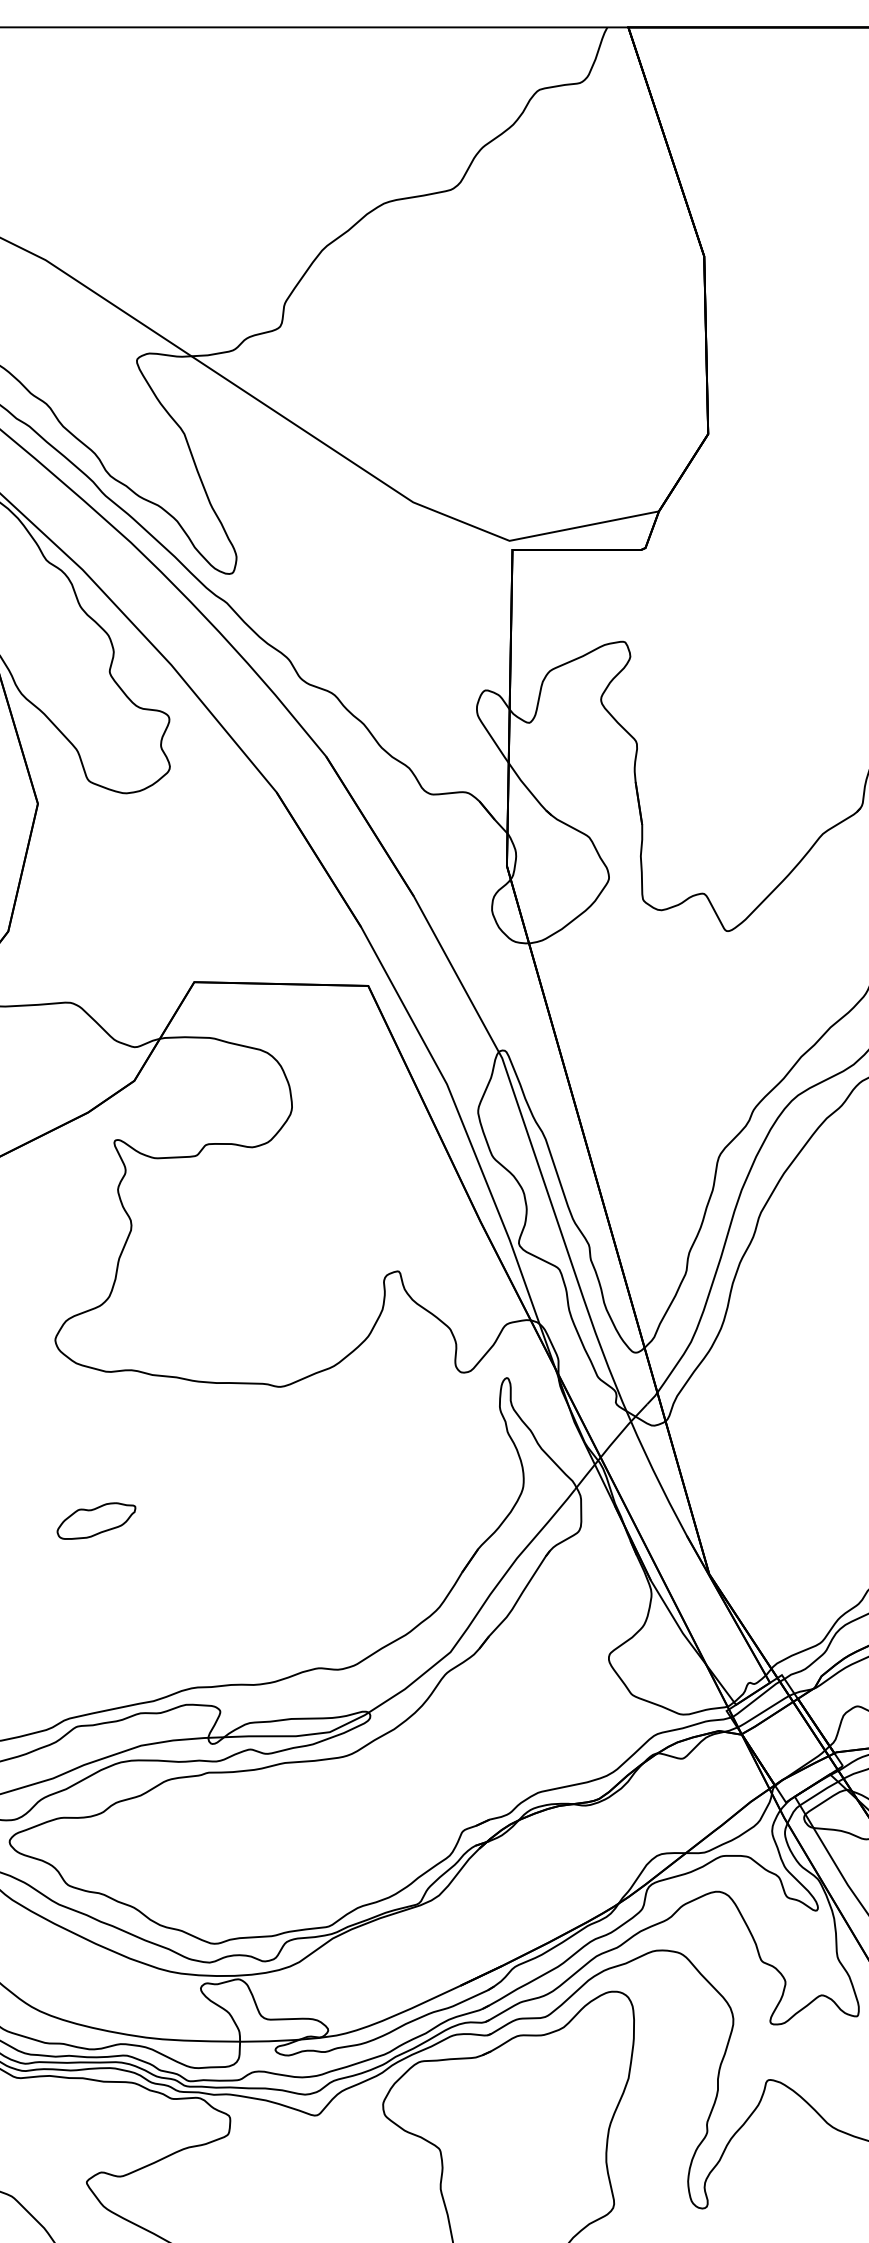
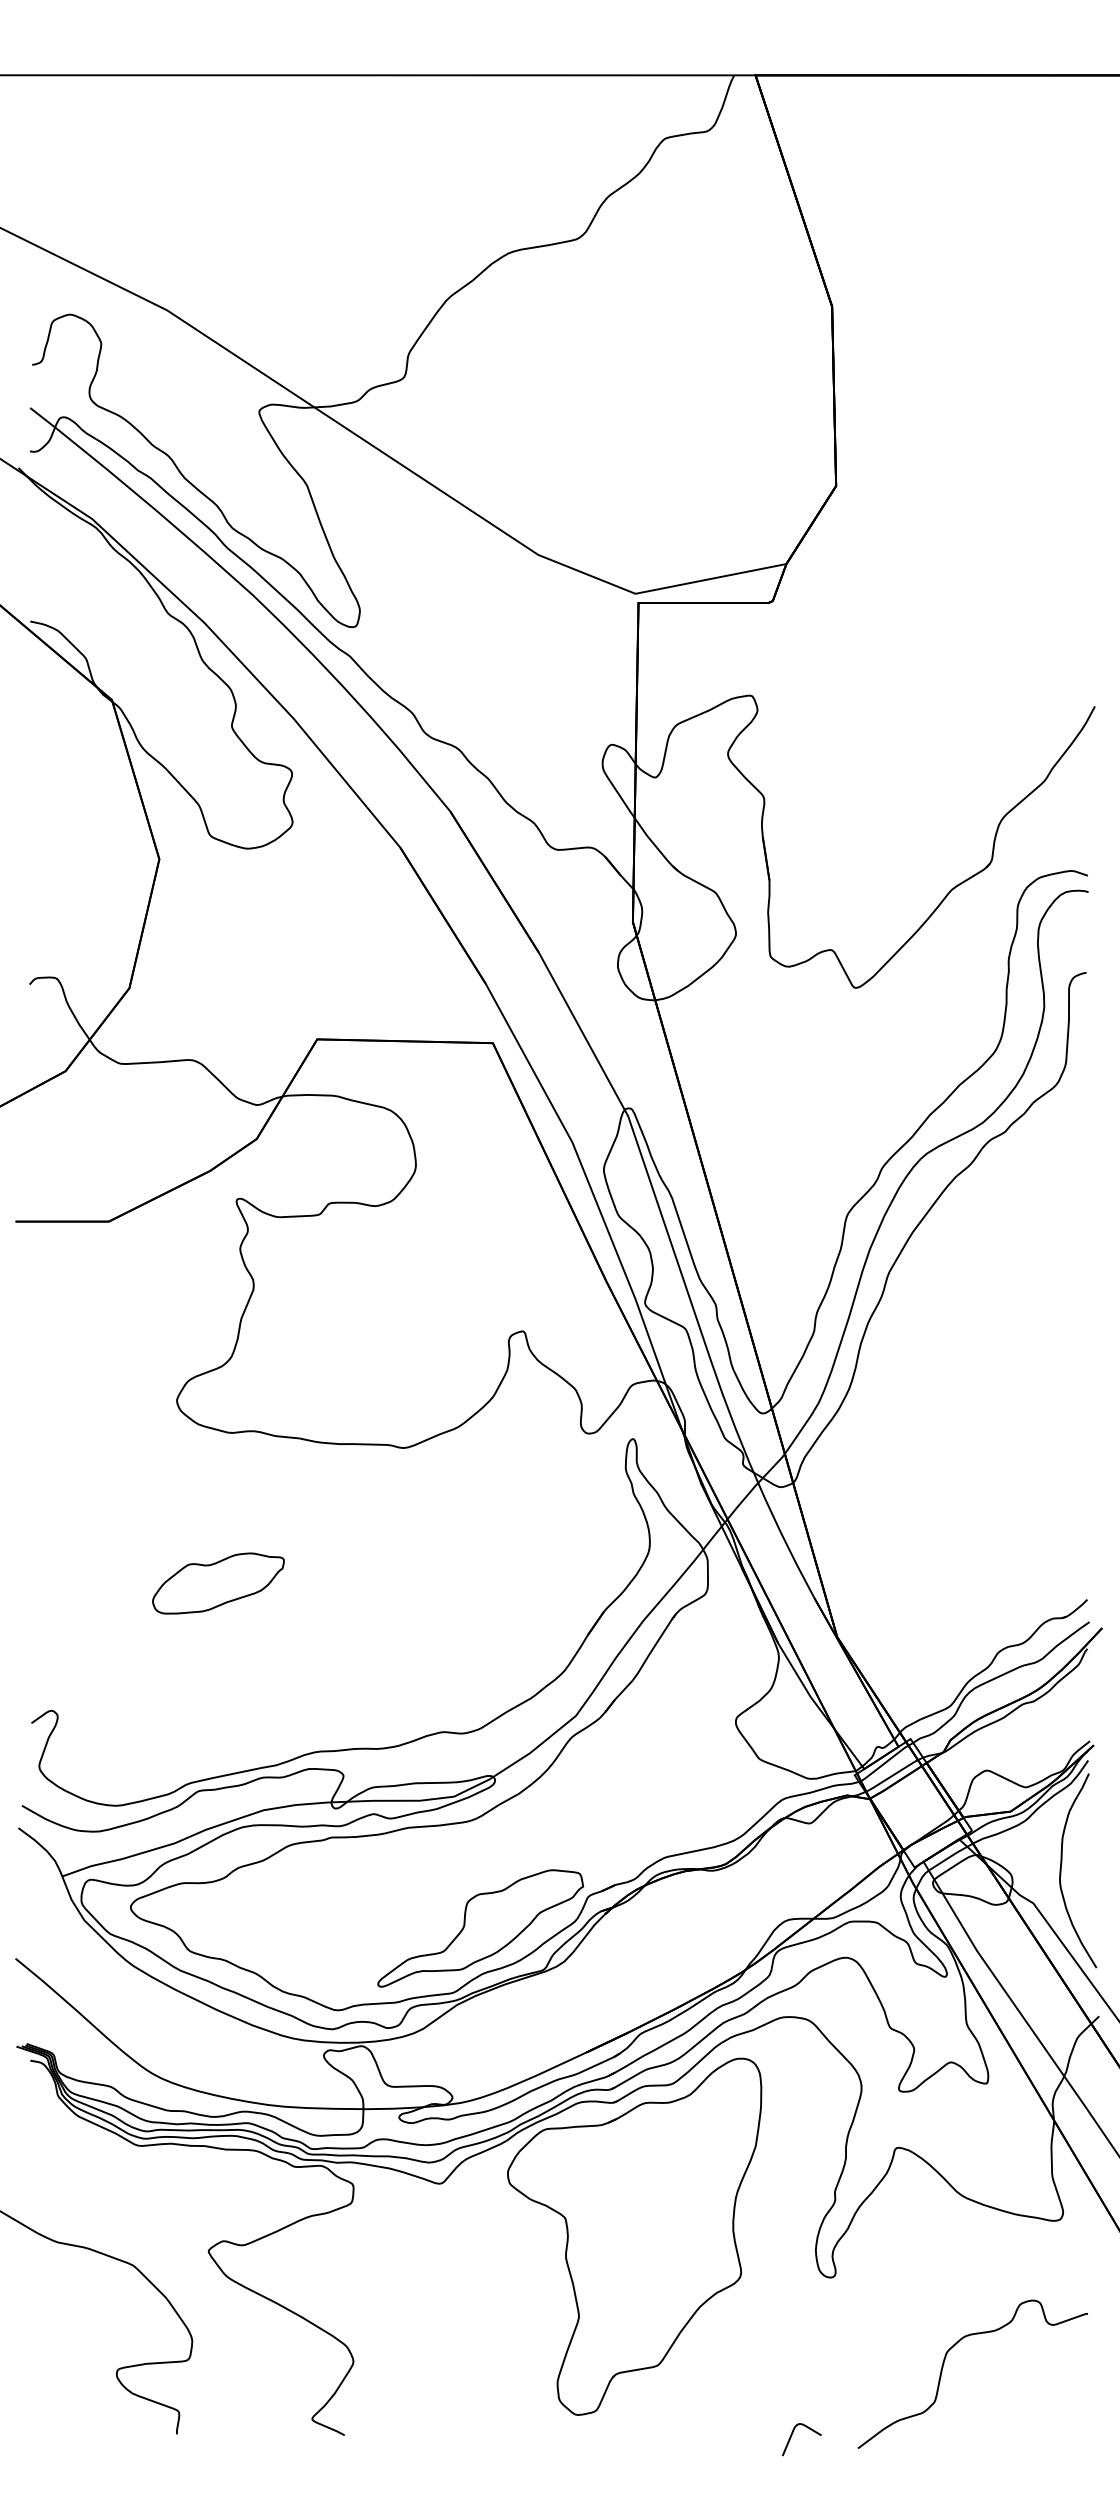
part: (96, 1521) -> (218, 1583), size x1.67
part: (355, 1862) -> (480, 1928), added

